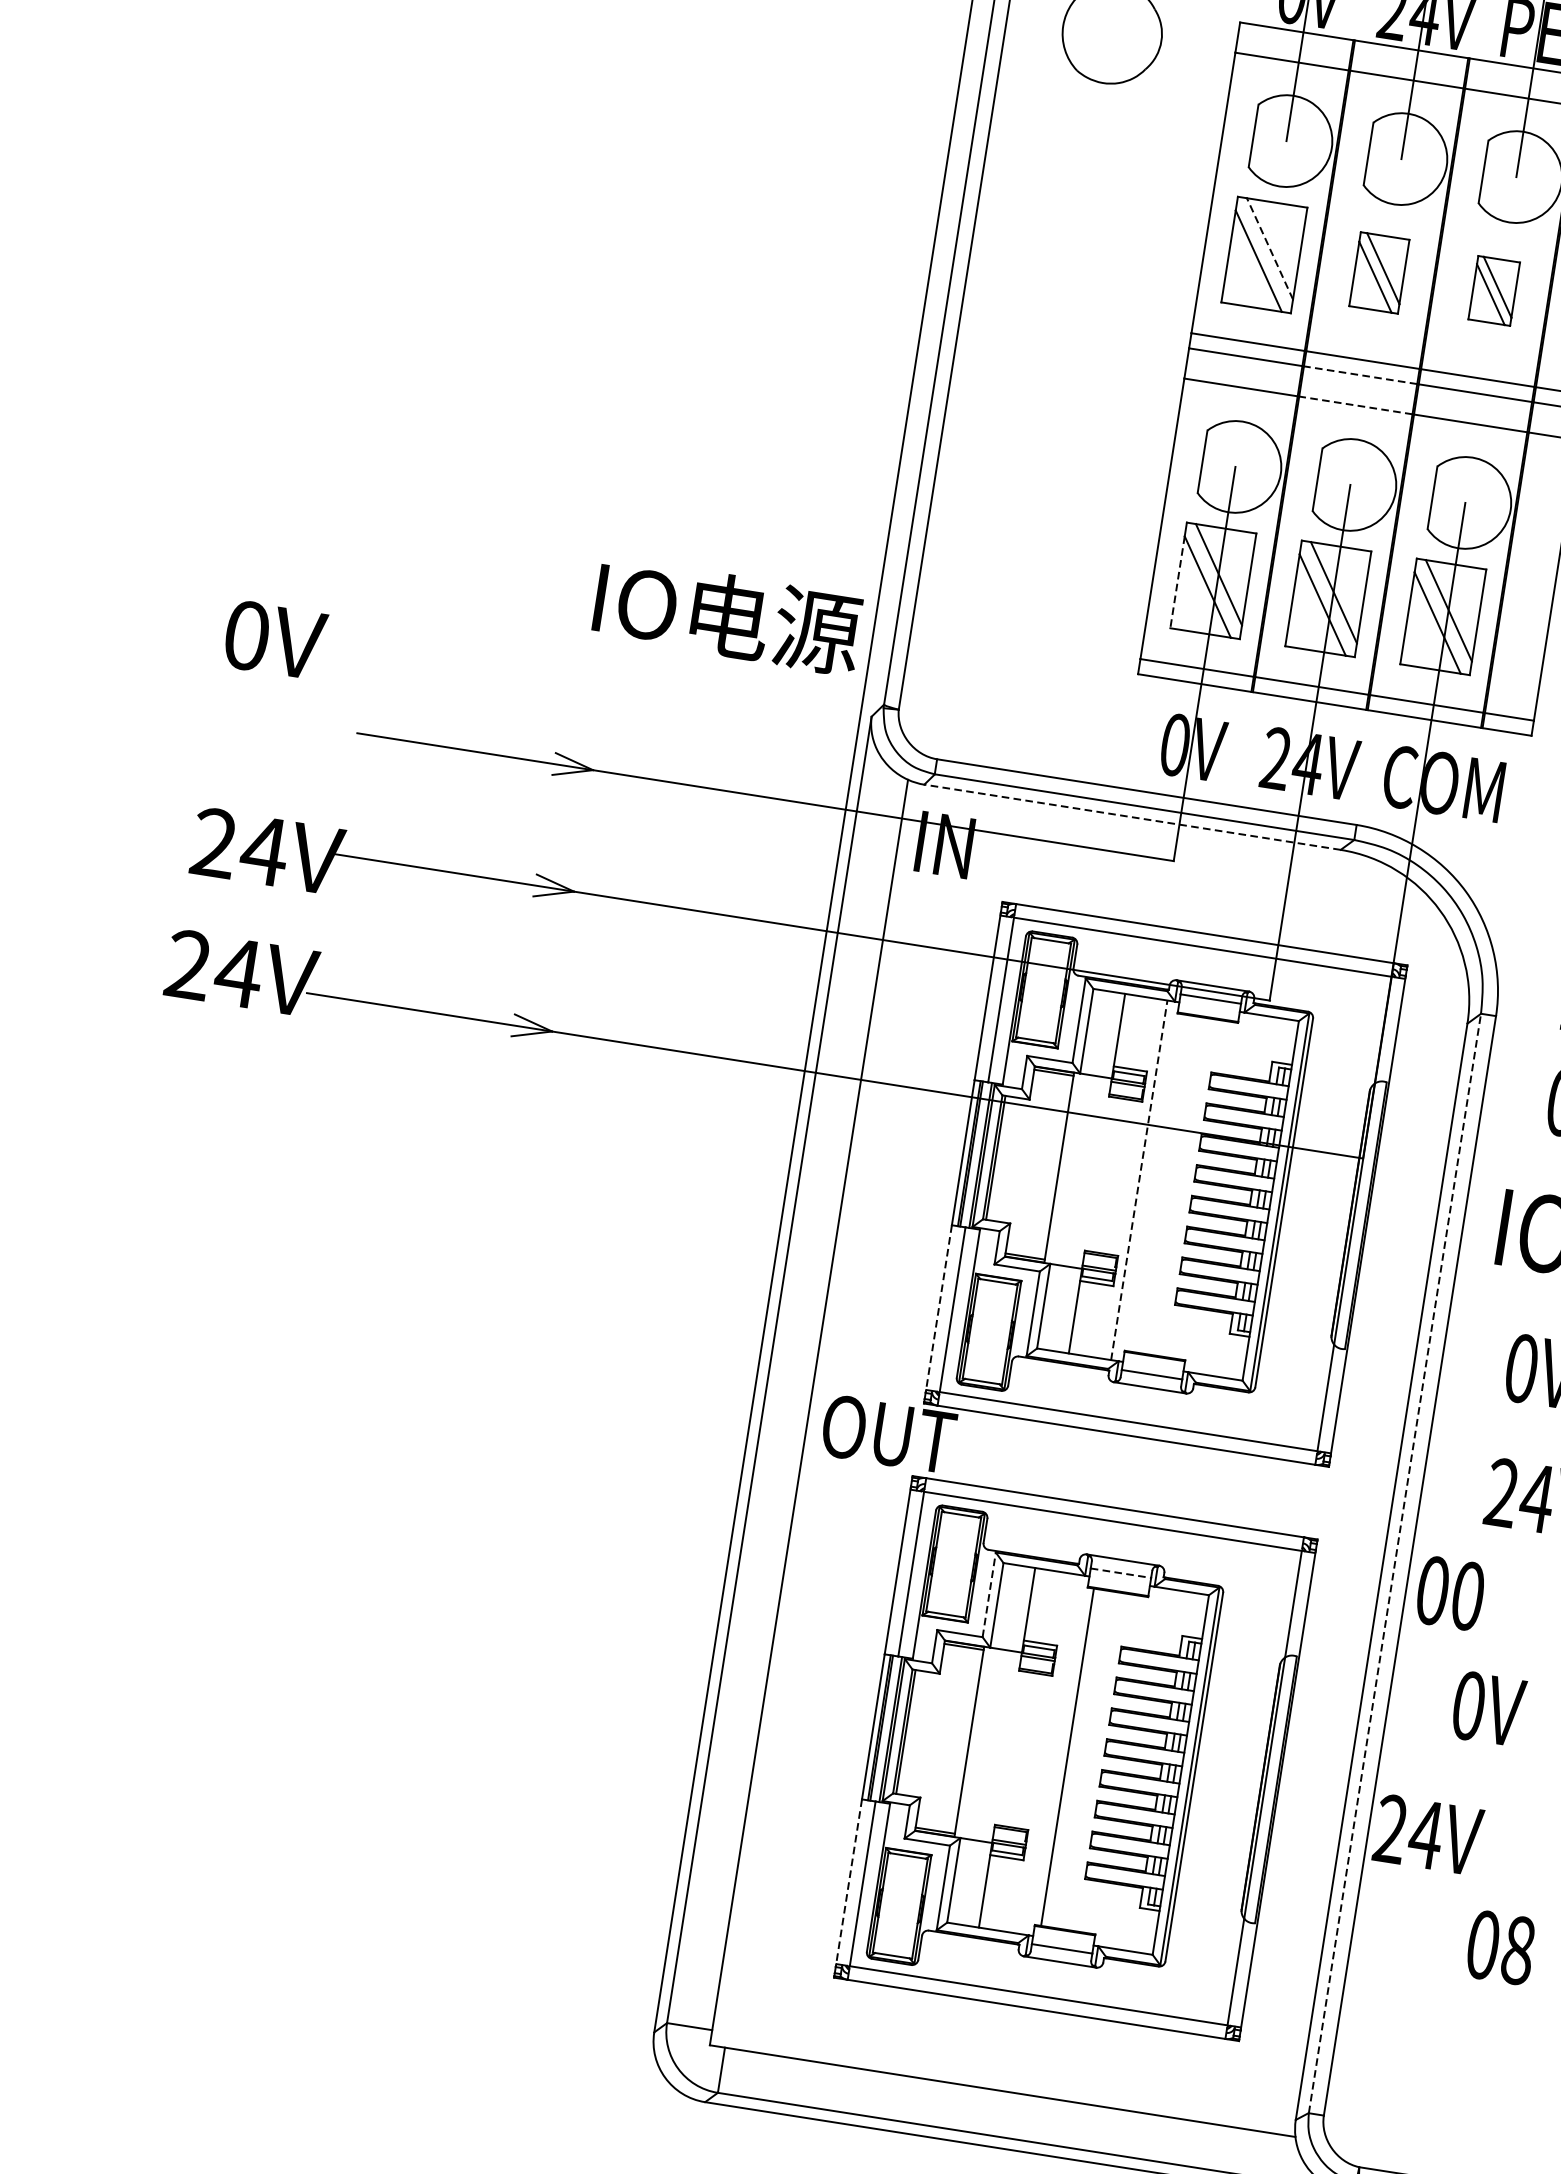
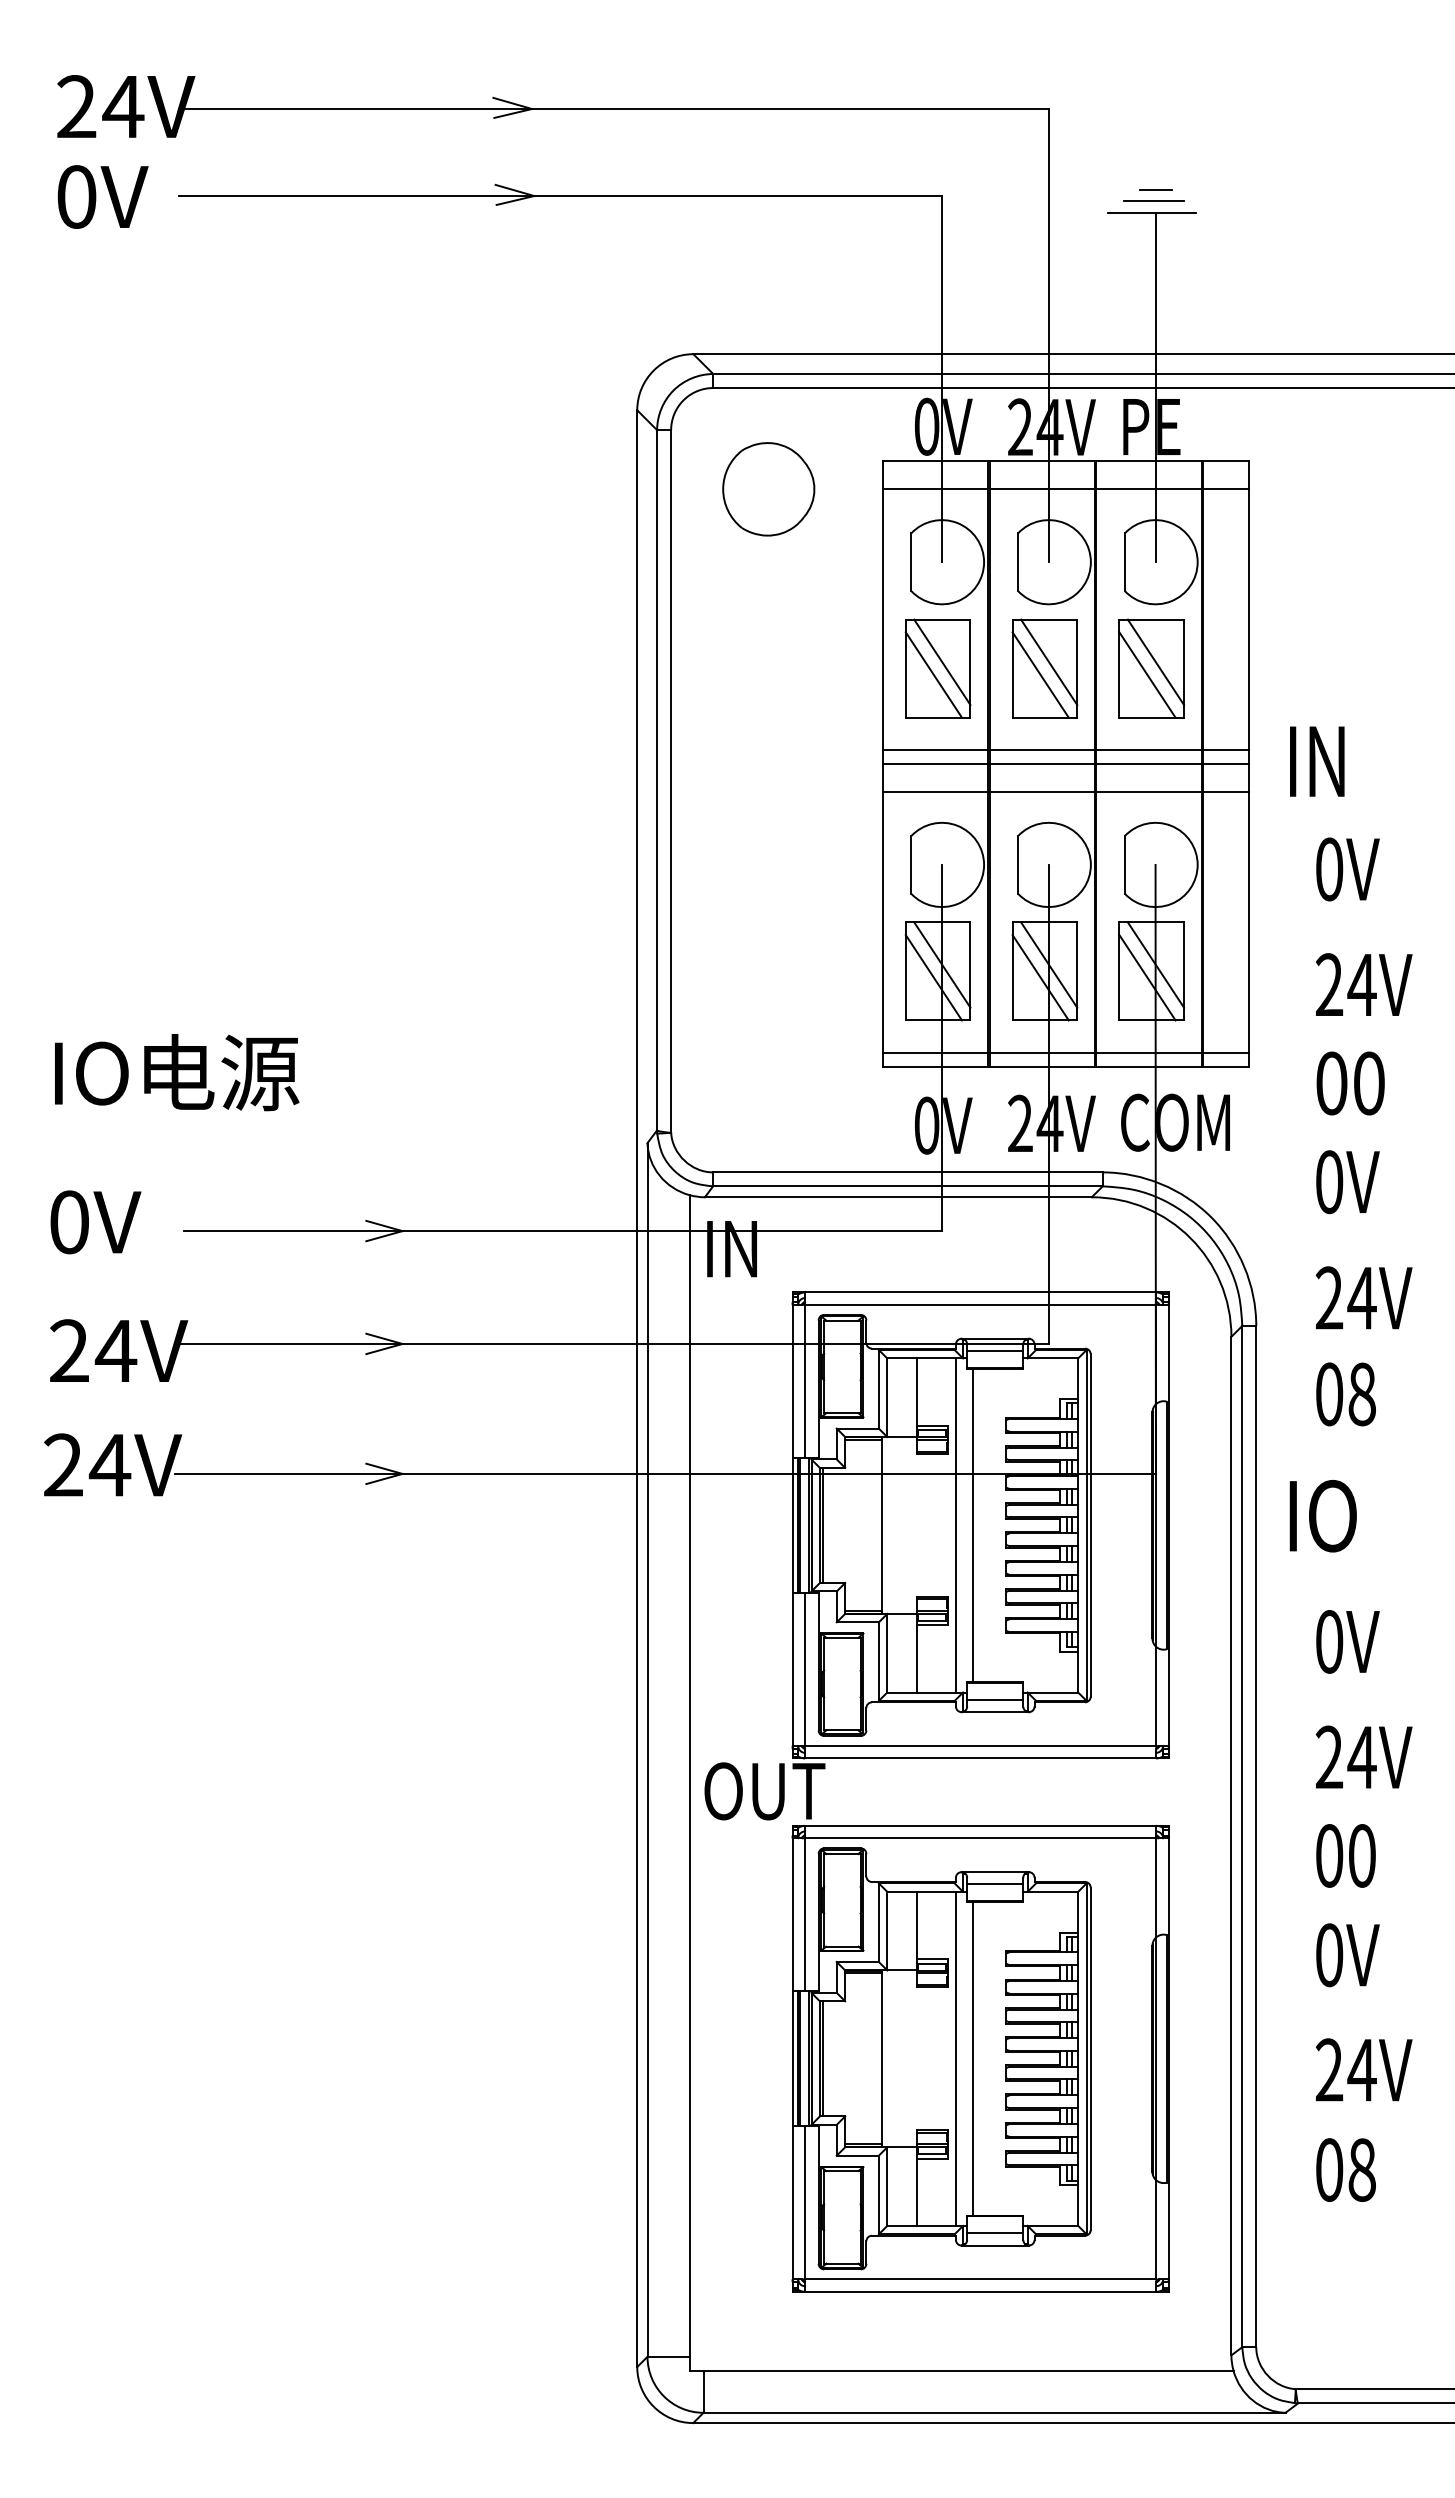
line: (1270, 248) -> (942, 661), dashed -> solid
part: (1378, 272) -> (1044, 668), size x1.43
part: (1494, 290) -> (1151, 668), size x1.67
line: (1360, 374) -> (1042, 763), dashed -> solid
line: (1355, 405) -> (1042, 792), dashed -> solid
line: (1177, 581) -> (905, 977), dashed -> solid
text: (728, 616) -> (177, 1072), moved
text: (274, 640) -> (95, 1222), moved
line: (1131, 817) -> (897, 1197), dashed -> solid
line: (1139, 1179) -> (956, 1524), dashed -> solid
line: (1156, 1183) -> (972, 1525), added
line: (938, 1308) -> (792, 1670), dashed -> solid
line: (1395, 1563) -> (1242, 1836), dashed -> solid
line: (1121, 1573) -> (995, 1884), dashed -> solid
text: (1450, 1592) -> (1345, 1855), moved
line: (988, 1594) -> (878, 1922), dashed -> solid
line: (1049, 1754) -> (956, 2058), added
text: (1427, 1834) -> (1363, 2069), moved
line: (848, 1883) -> (792, 2204), dashed -> solid
text: (1500, 1947) -> (1345, 2169), moved

